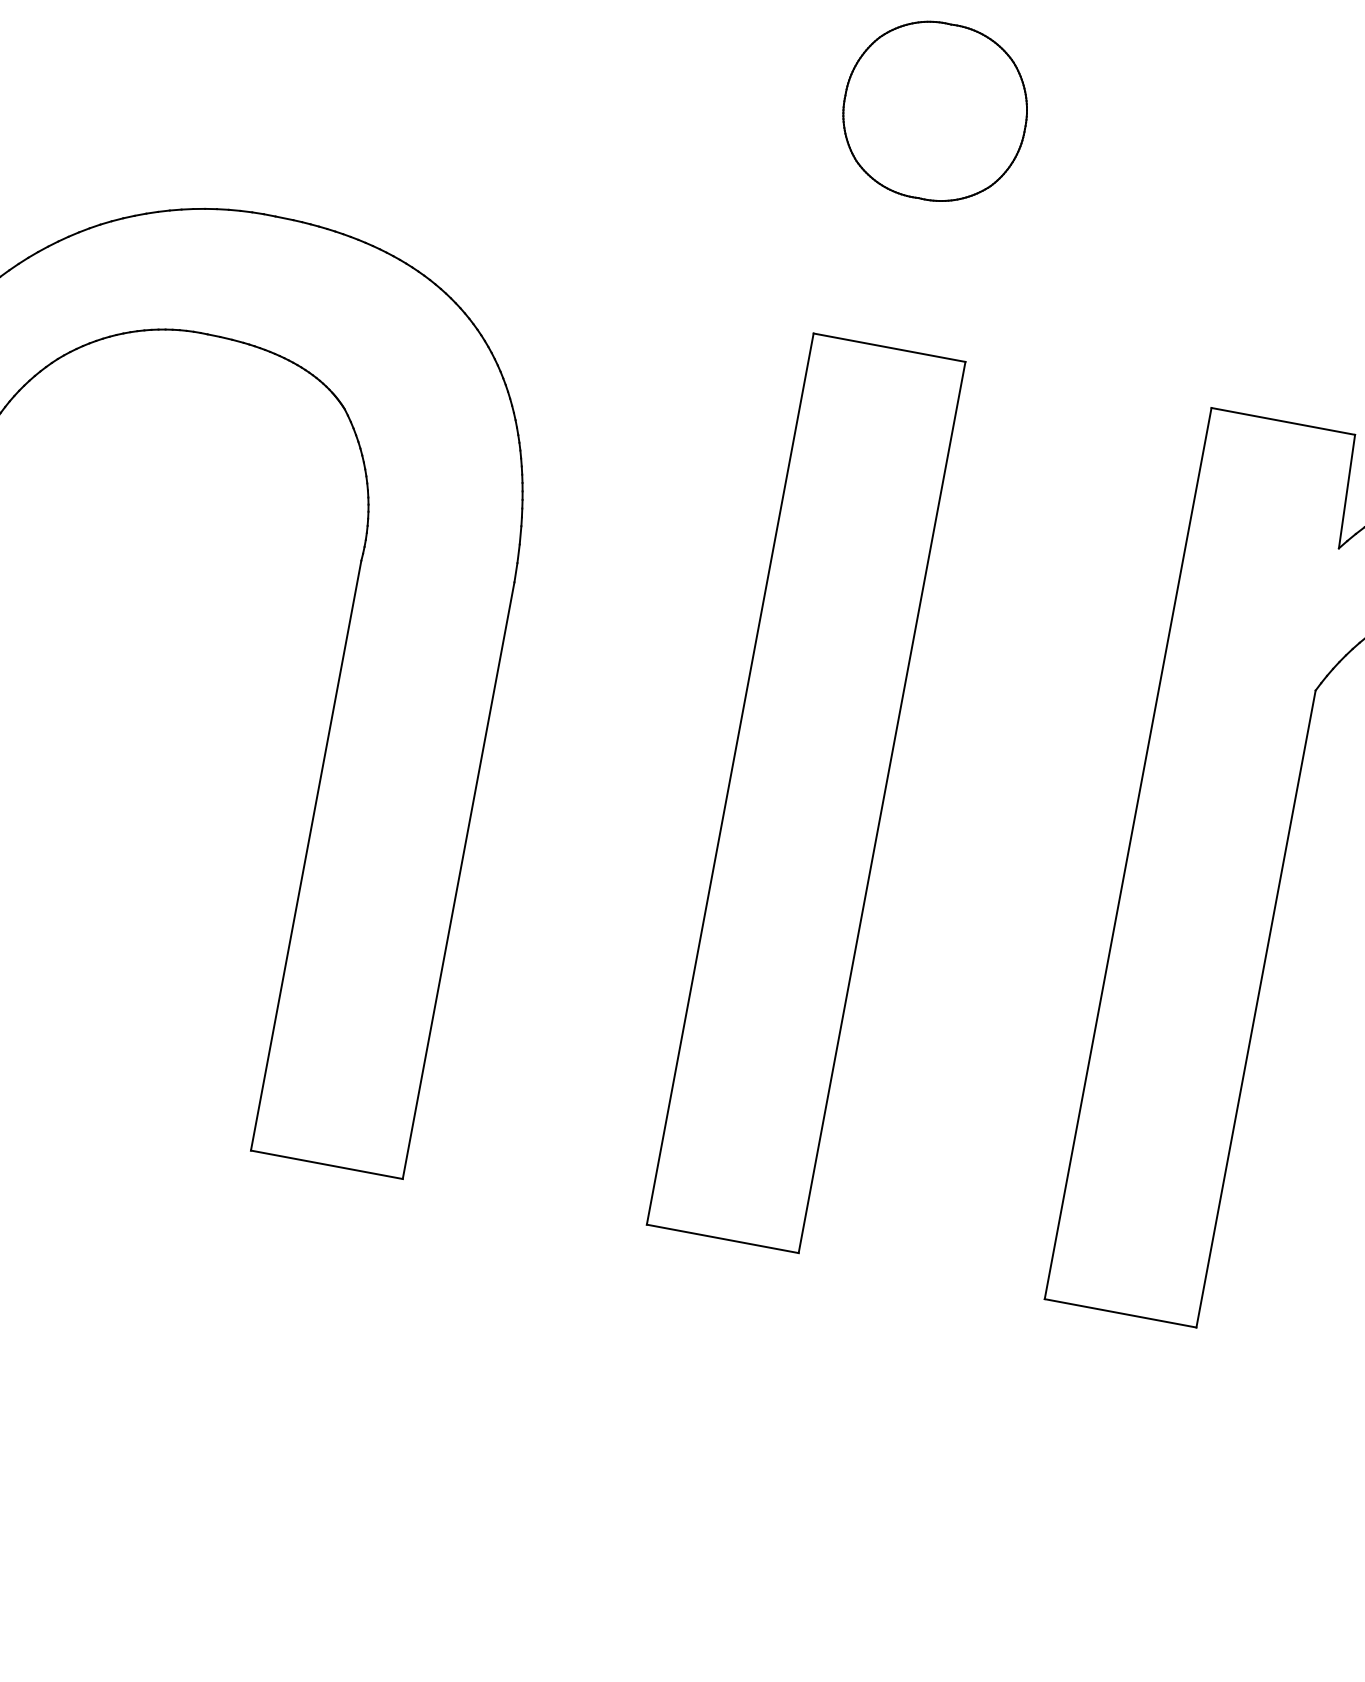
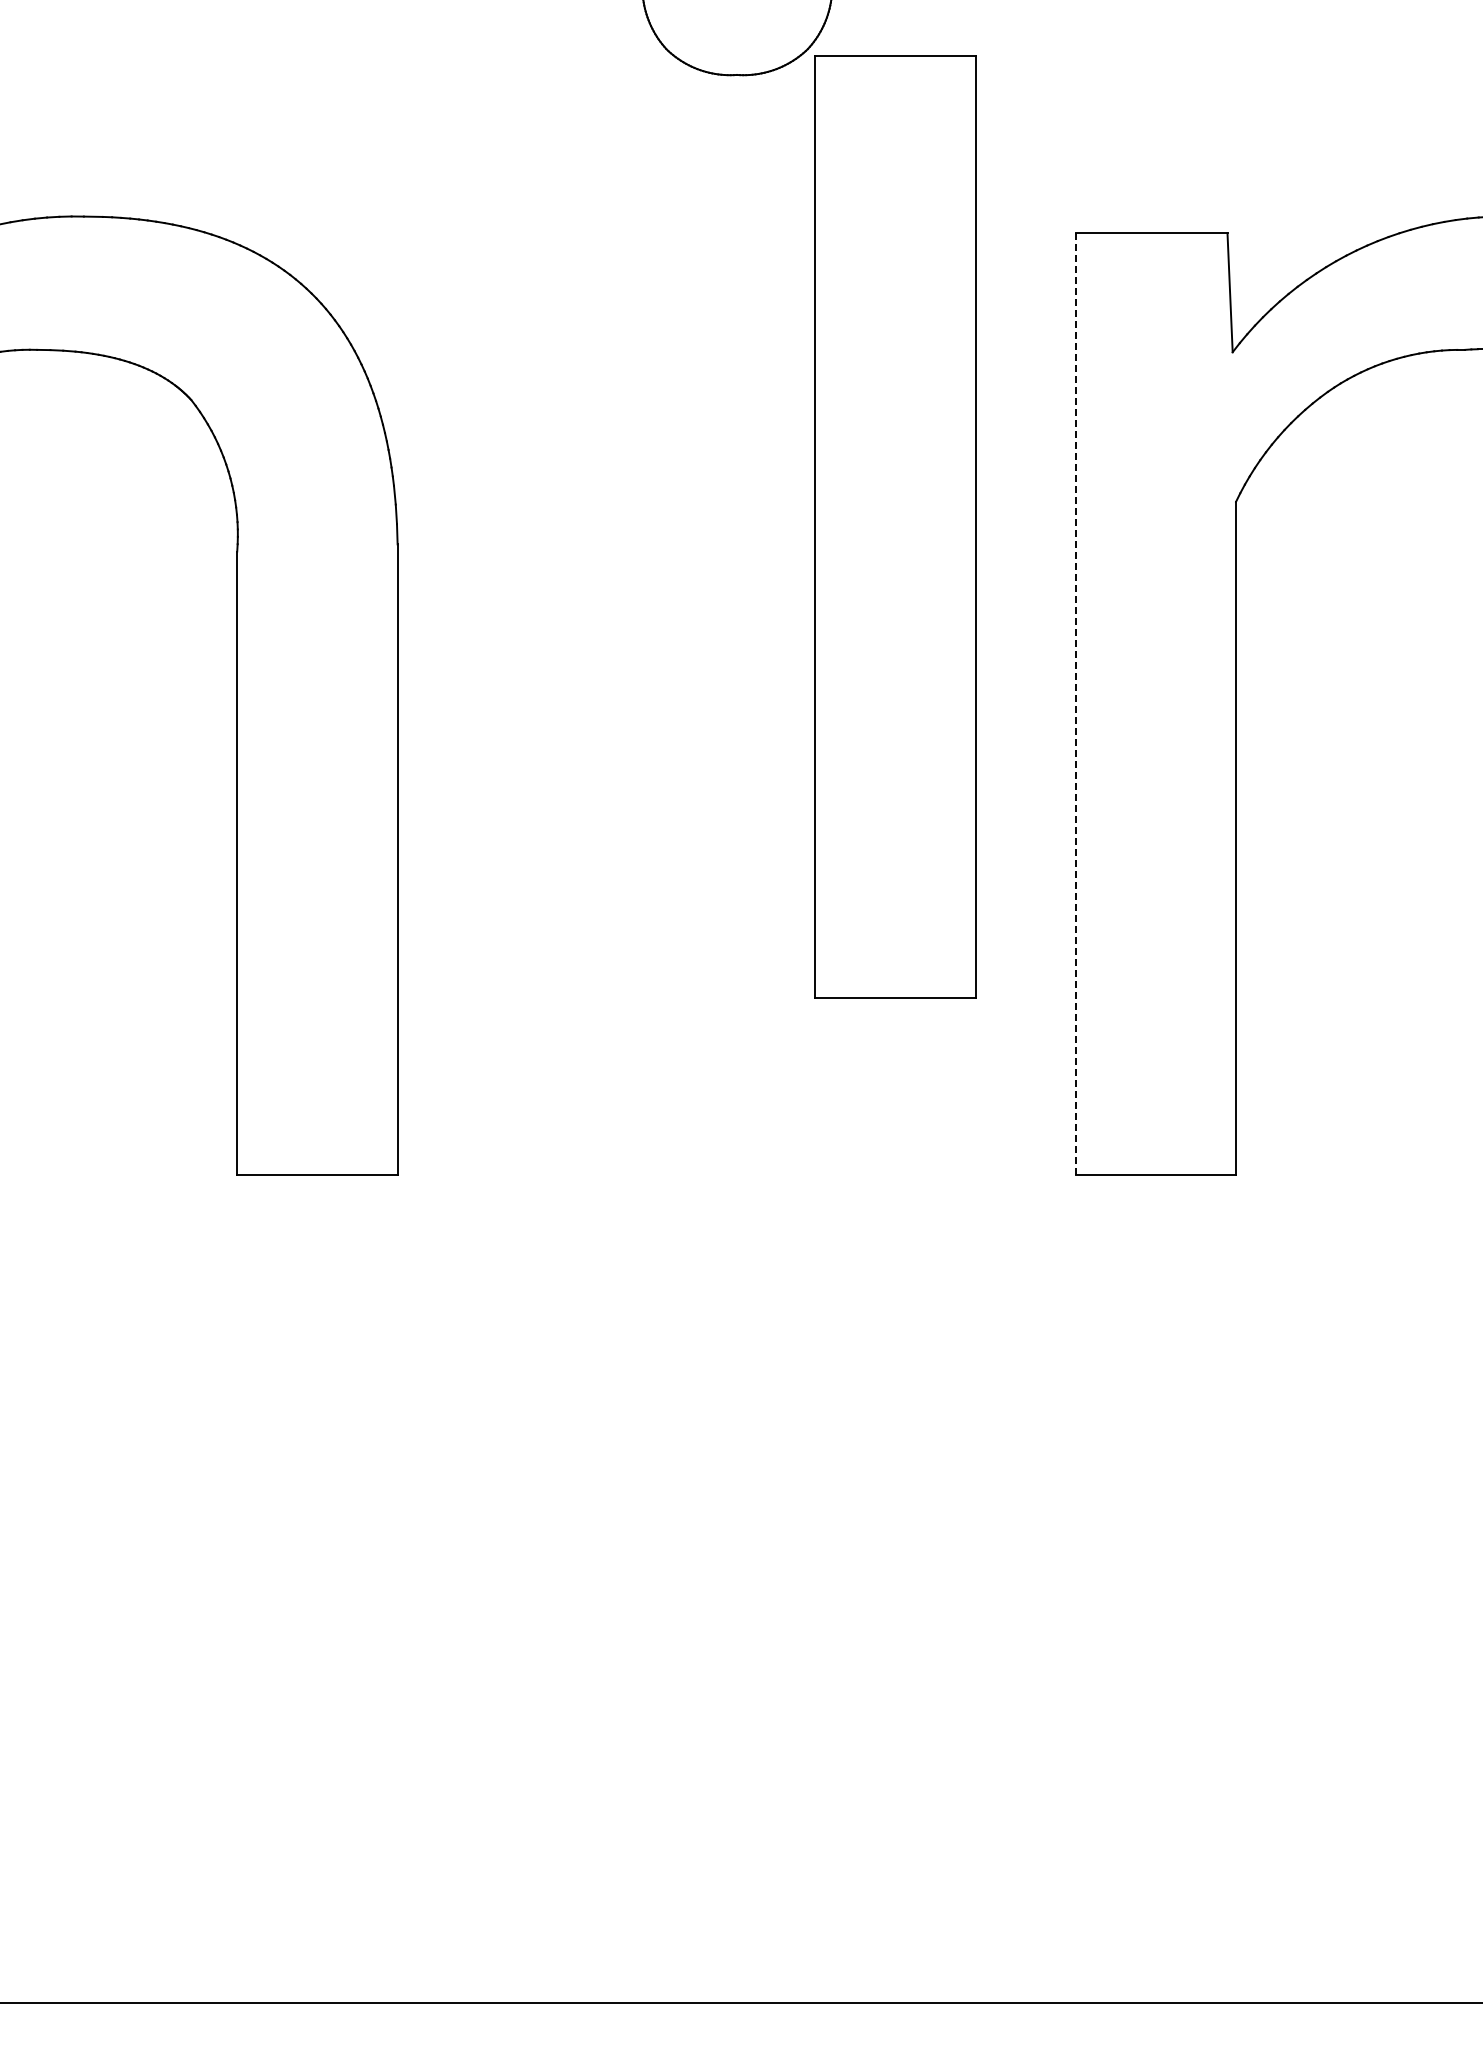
part: (806, 792) -> (895, 526), moved
line: (1127, 853) -> (1075, 703), solid -> dashed

